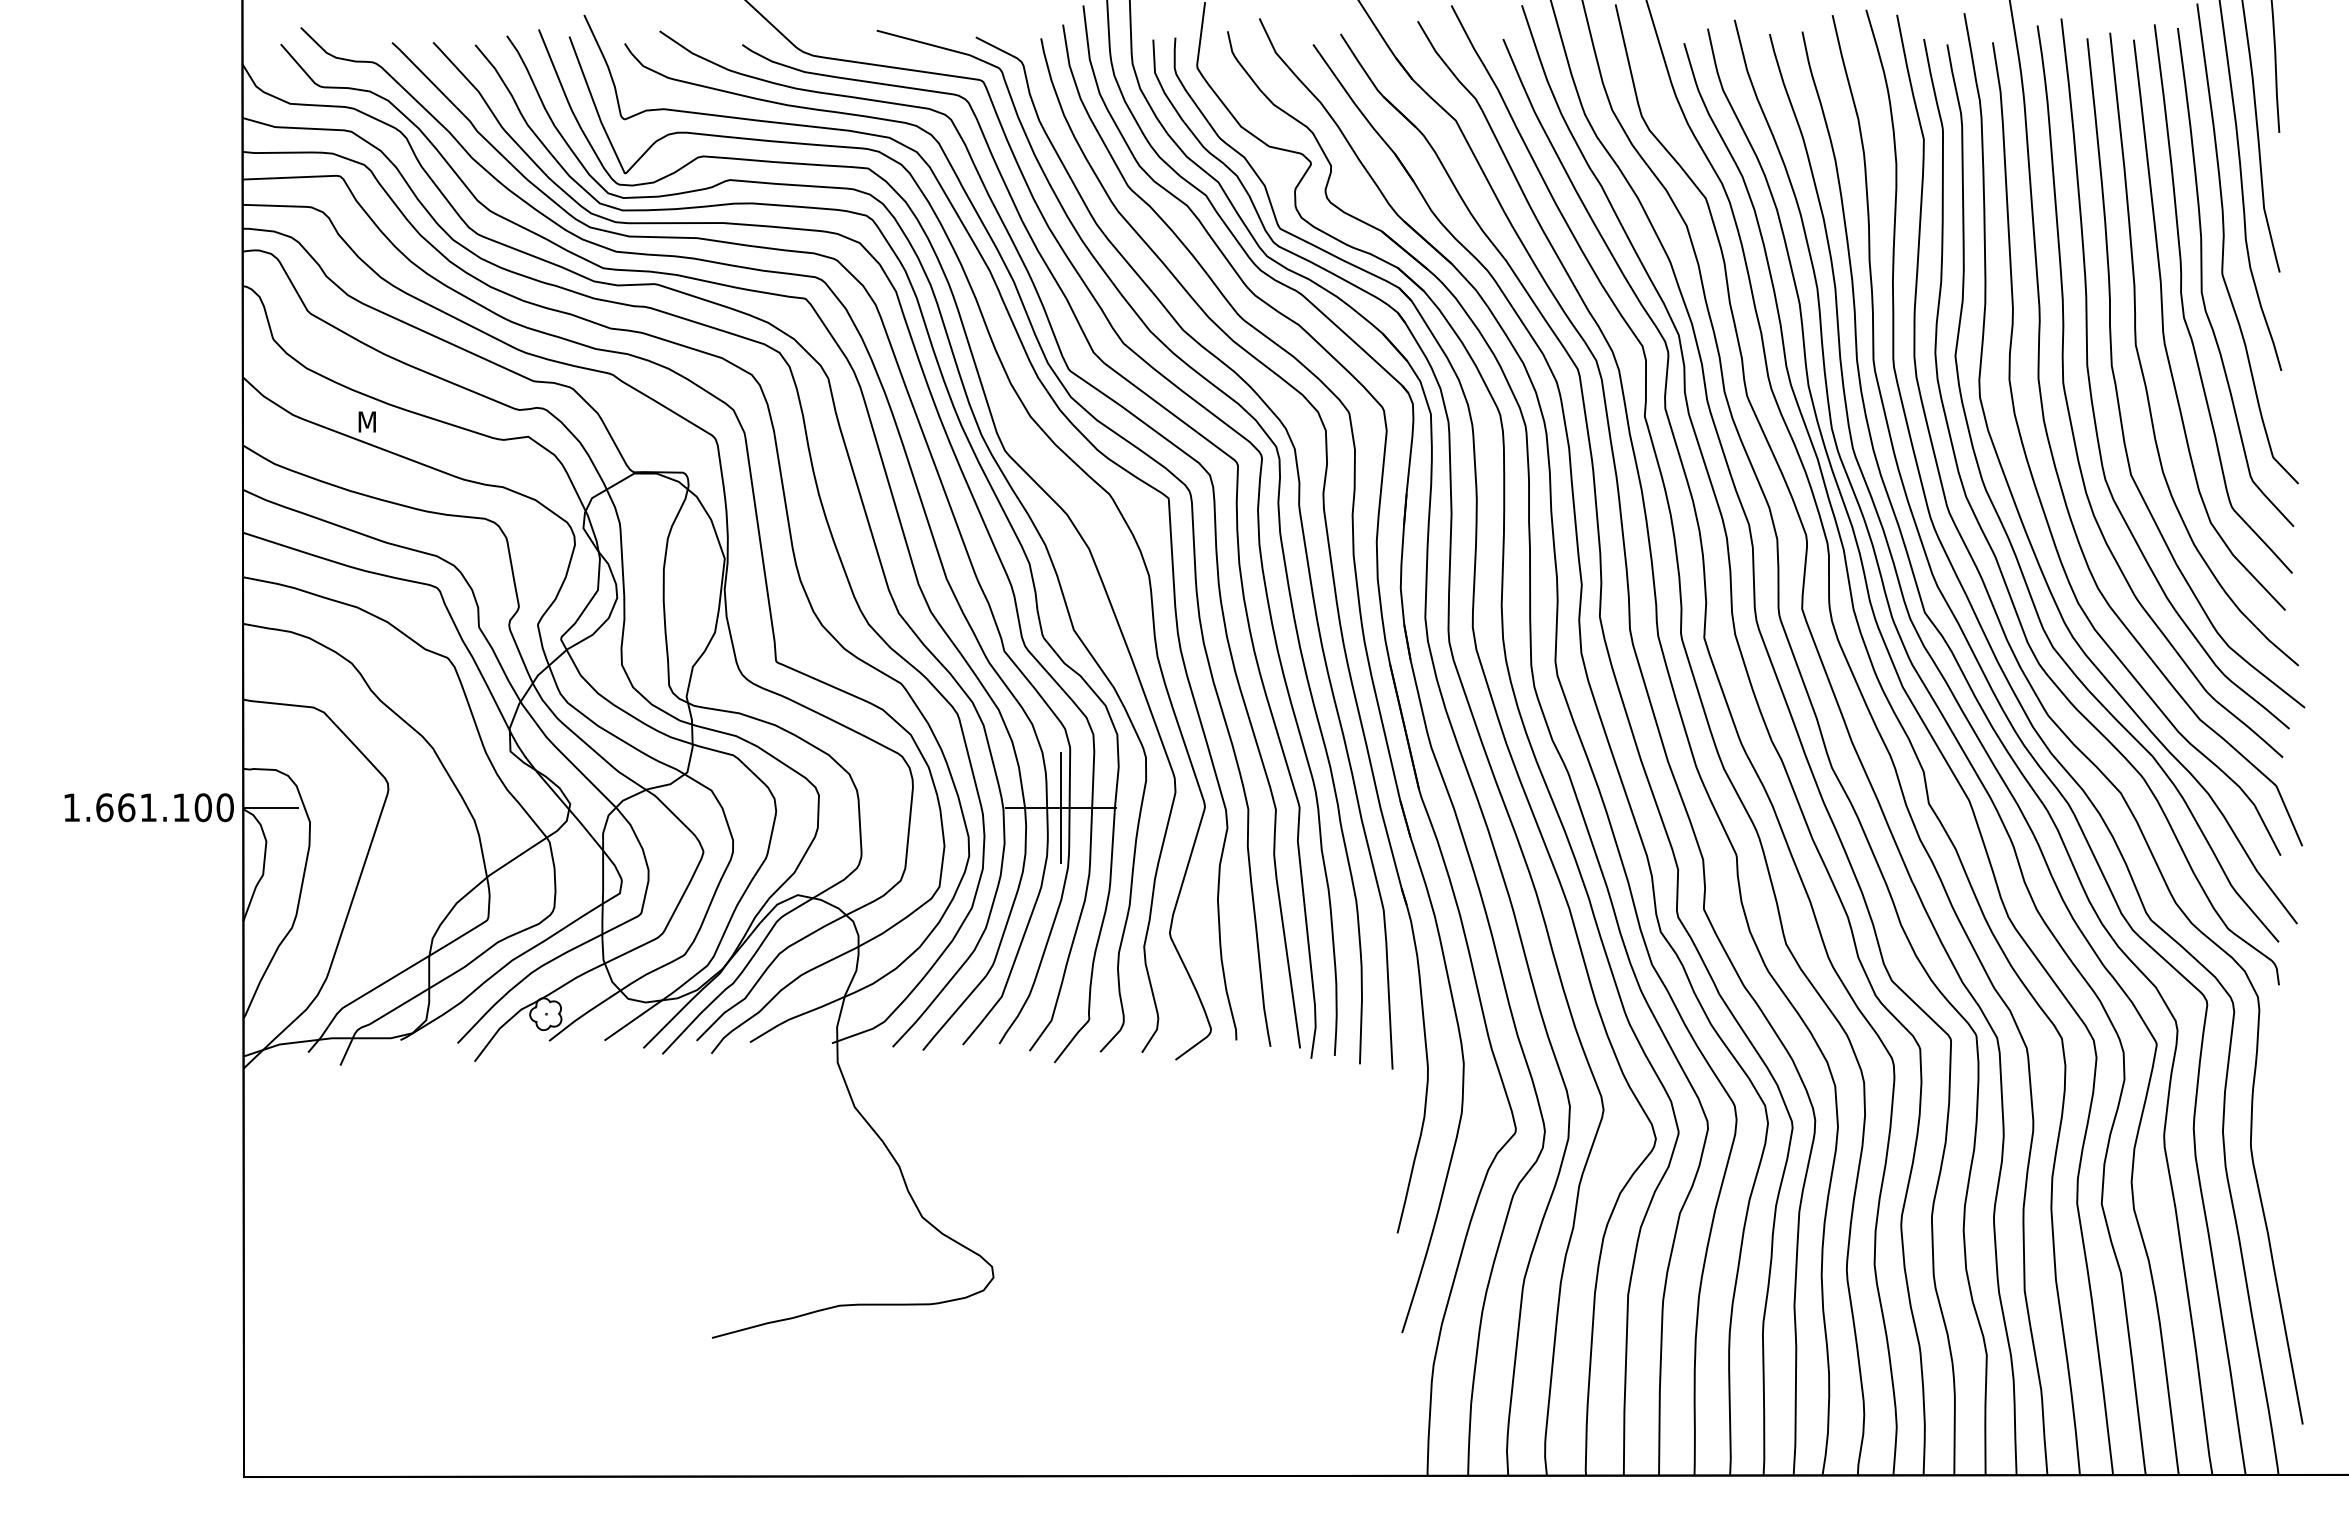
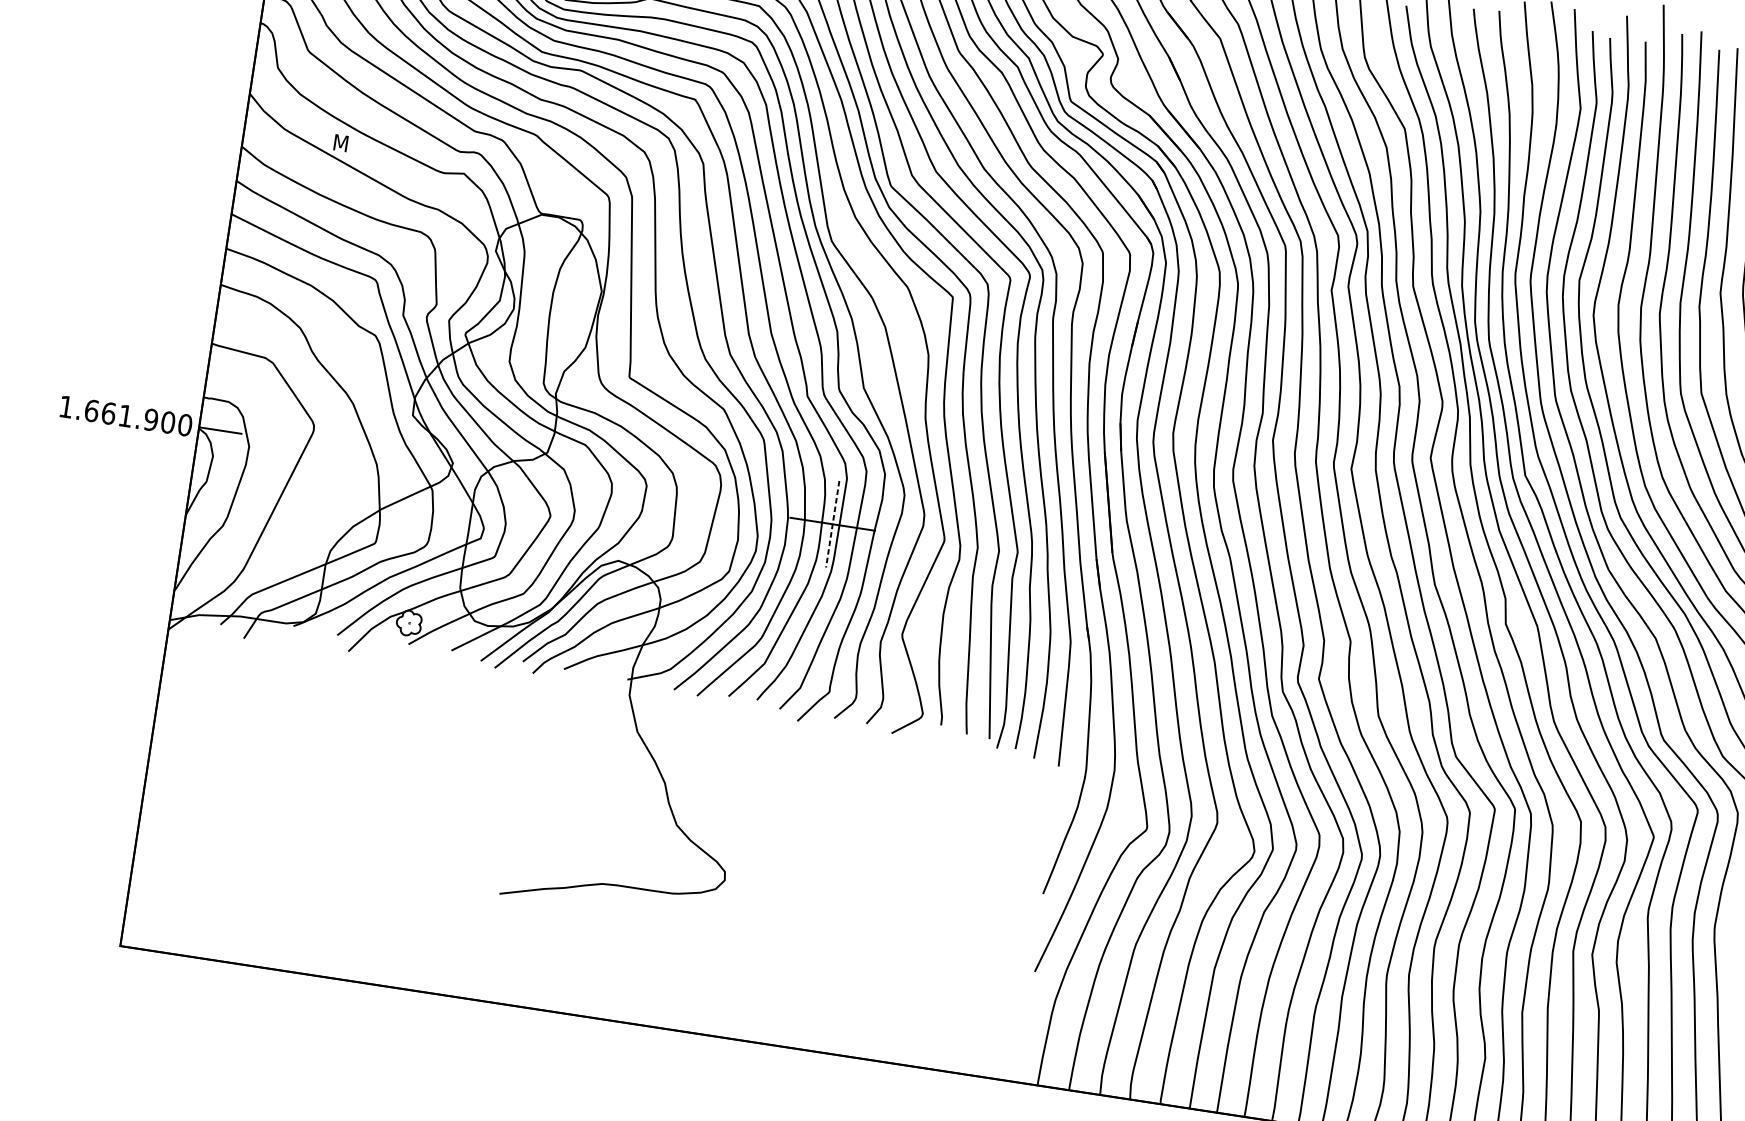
text: (180, 807) -> (150, 419), 1.661.100 -> 1.661.900
line: (1060, 807) -> (832, 524), solid -> dashed

